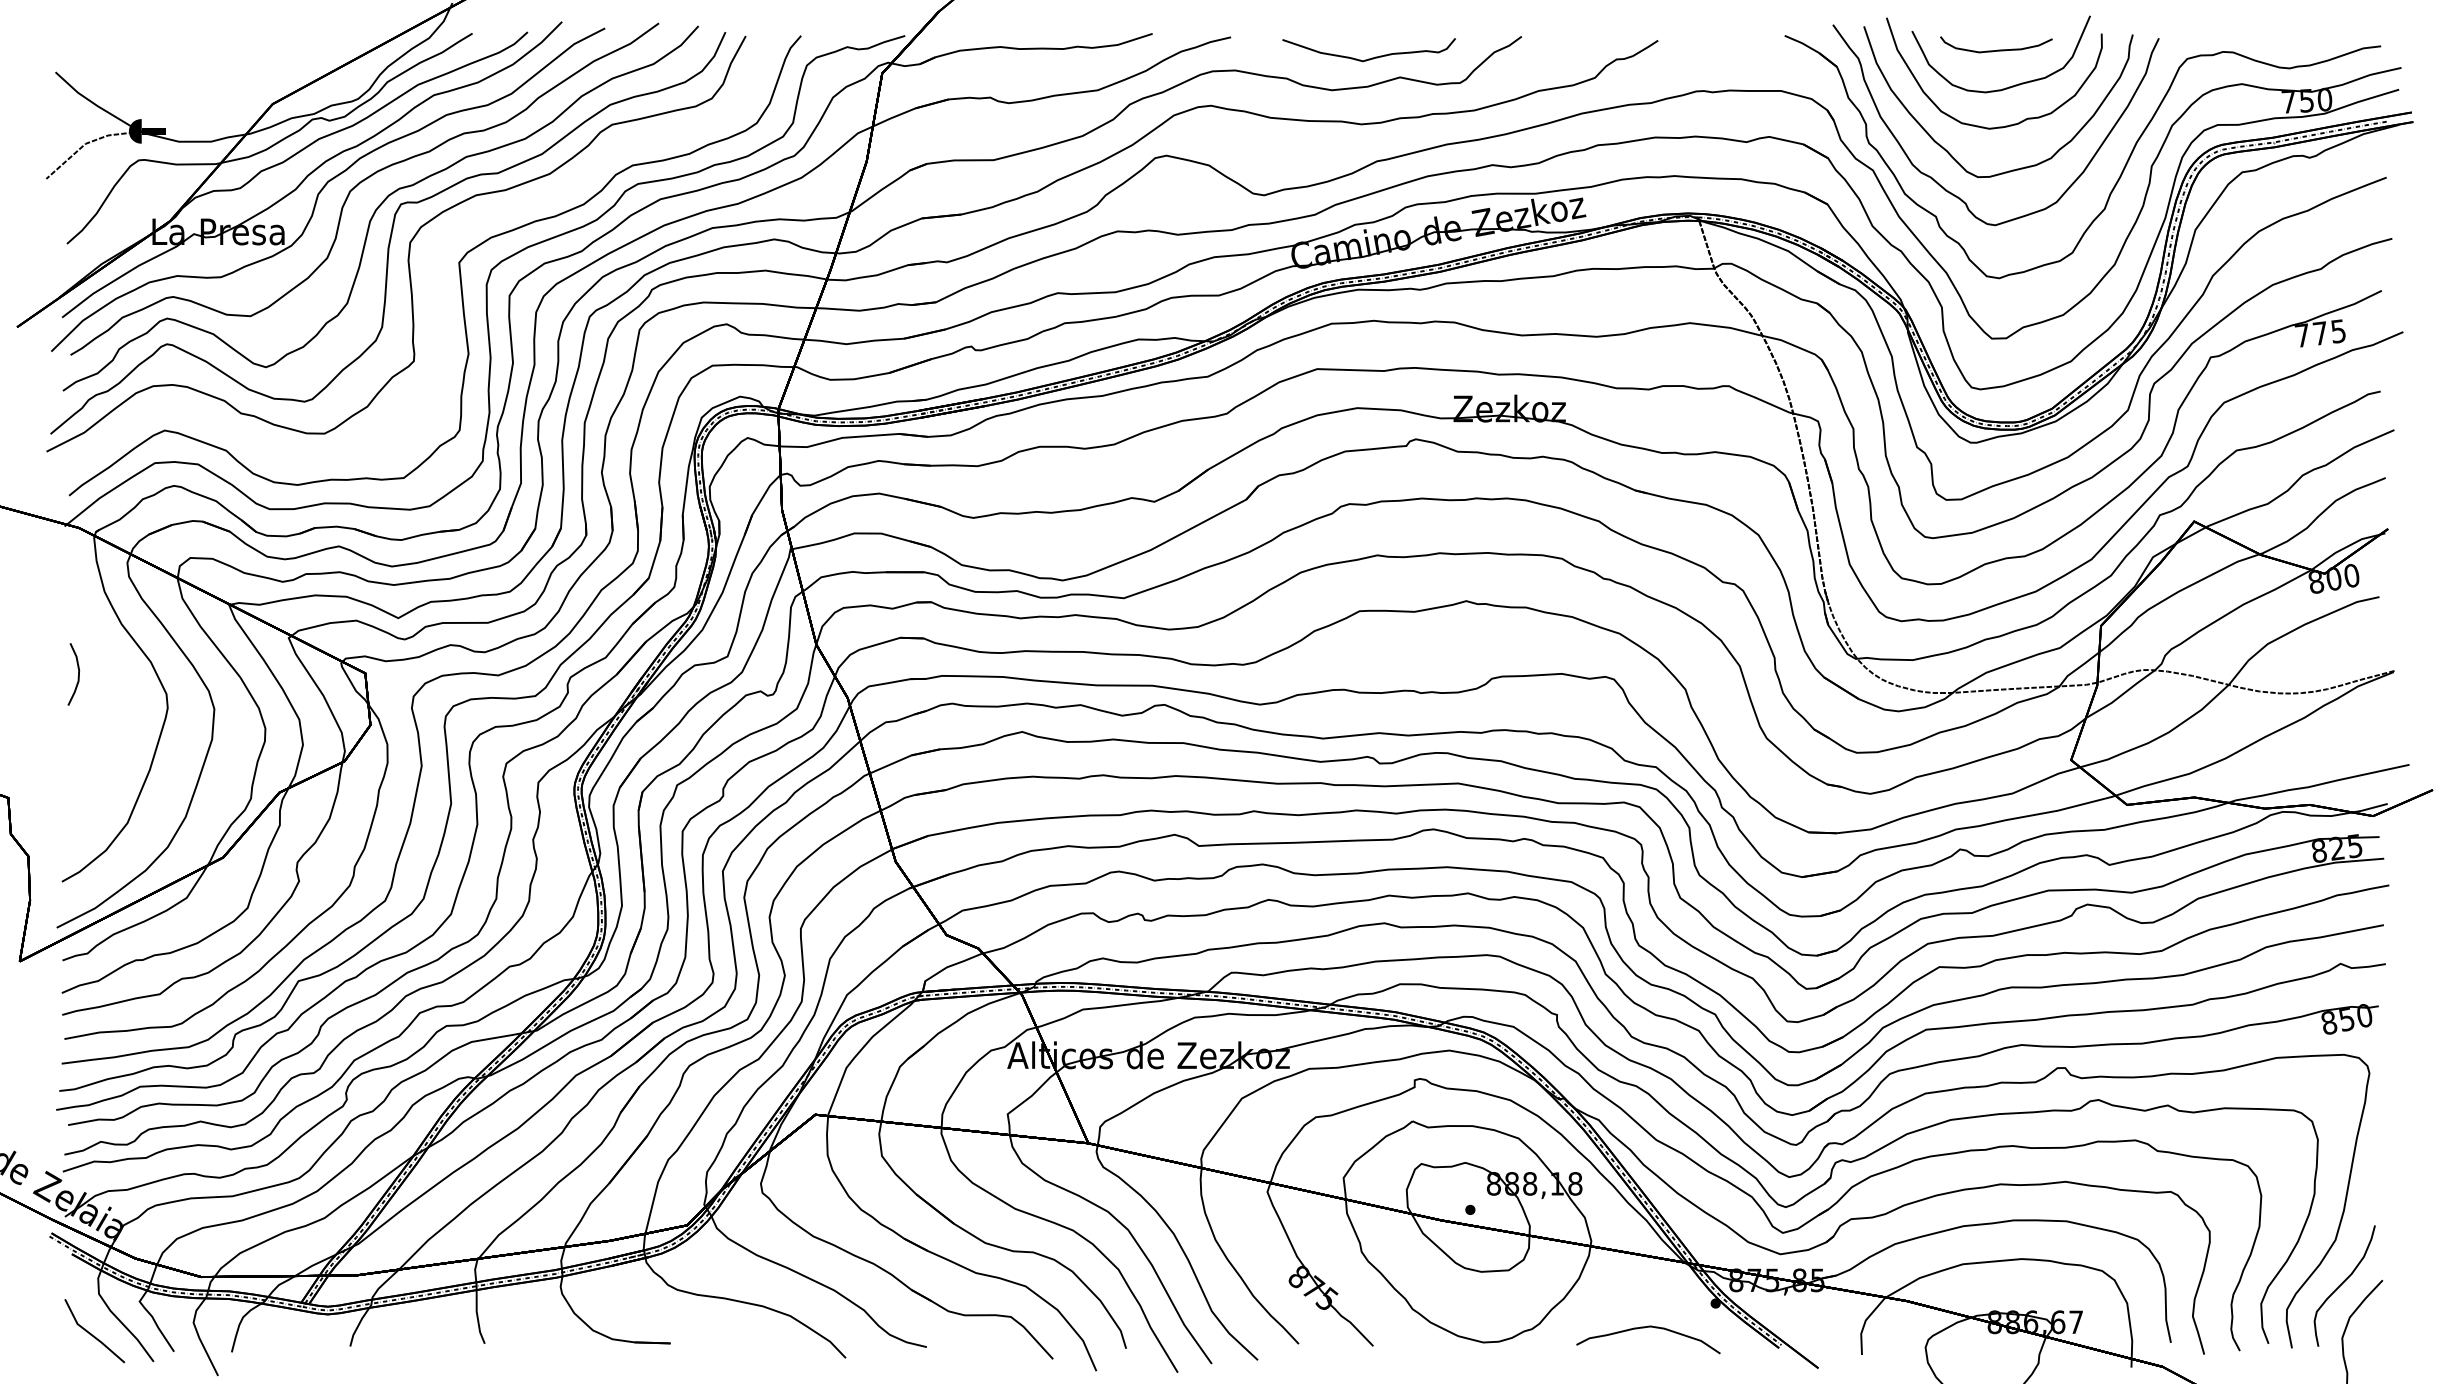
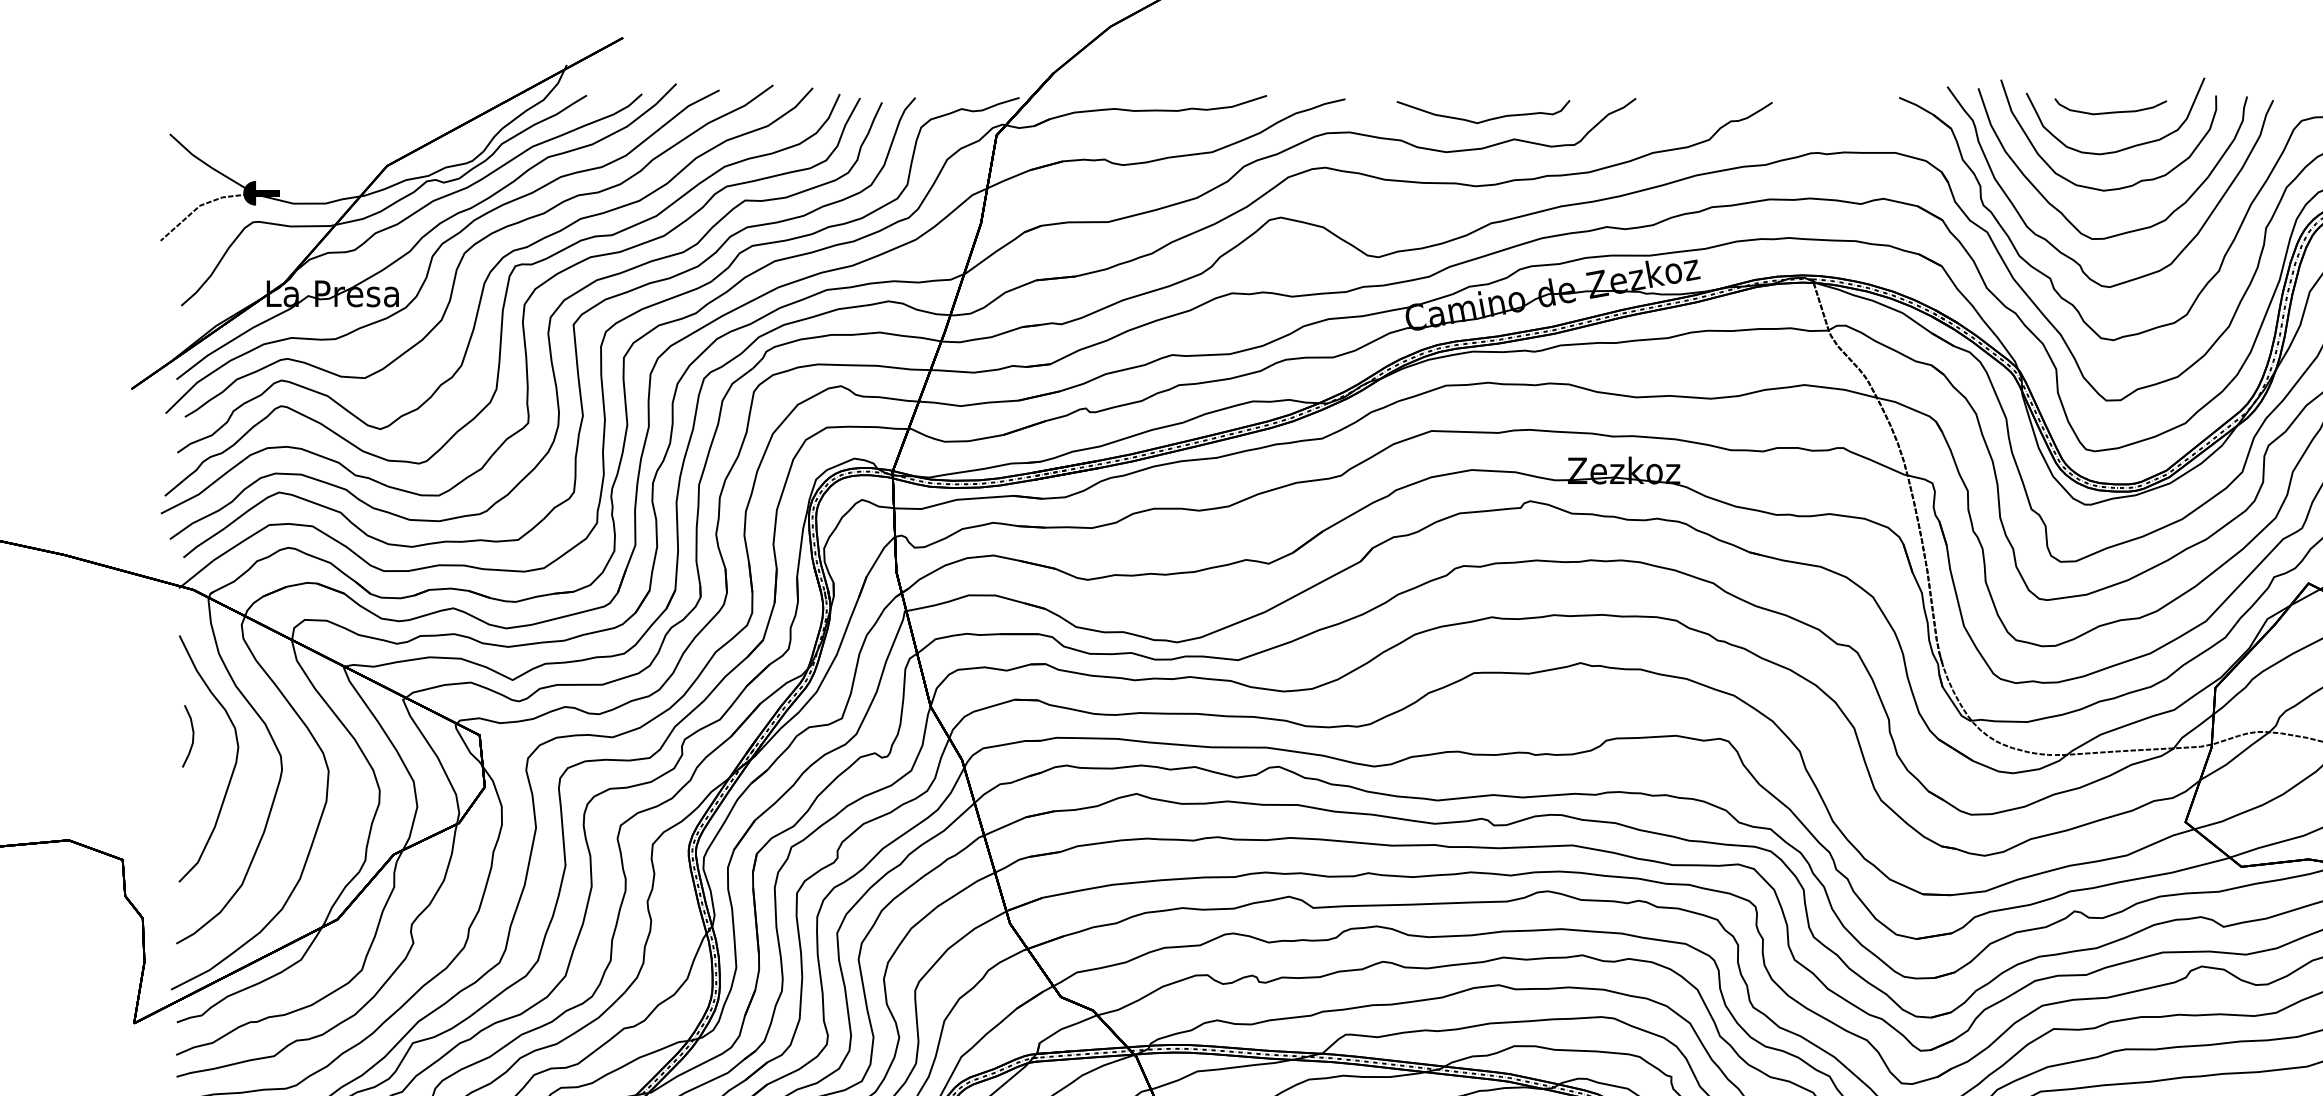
curve: (434, 258) -> (548, 320), added
curve: (119, 704) -> (233, 766), added

